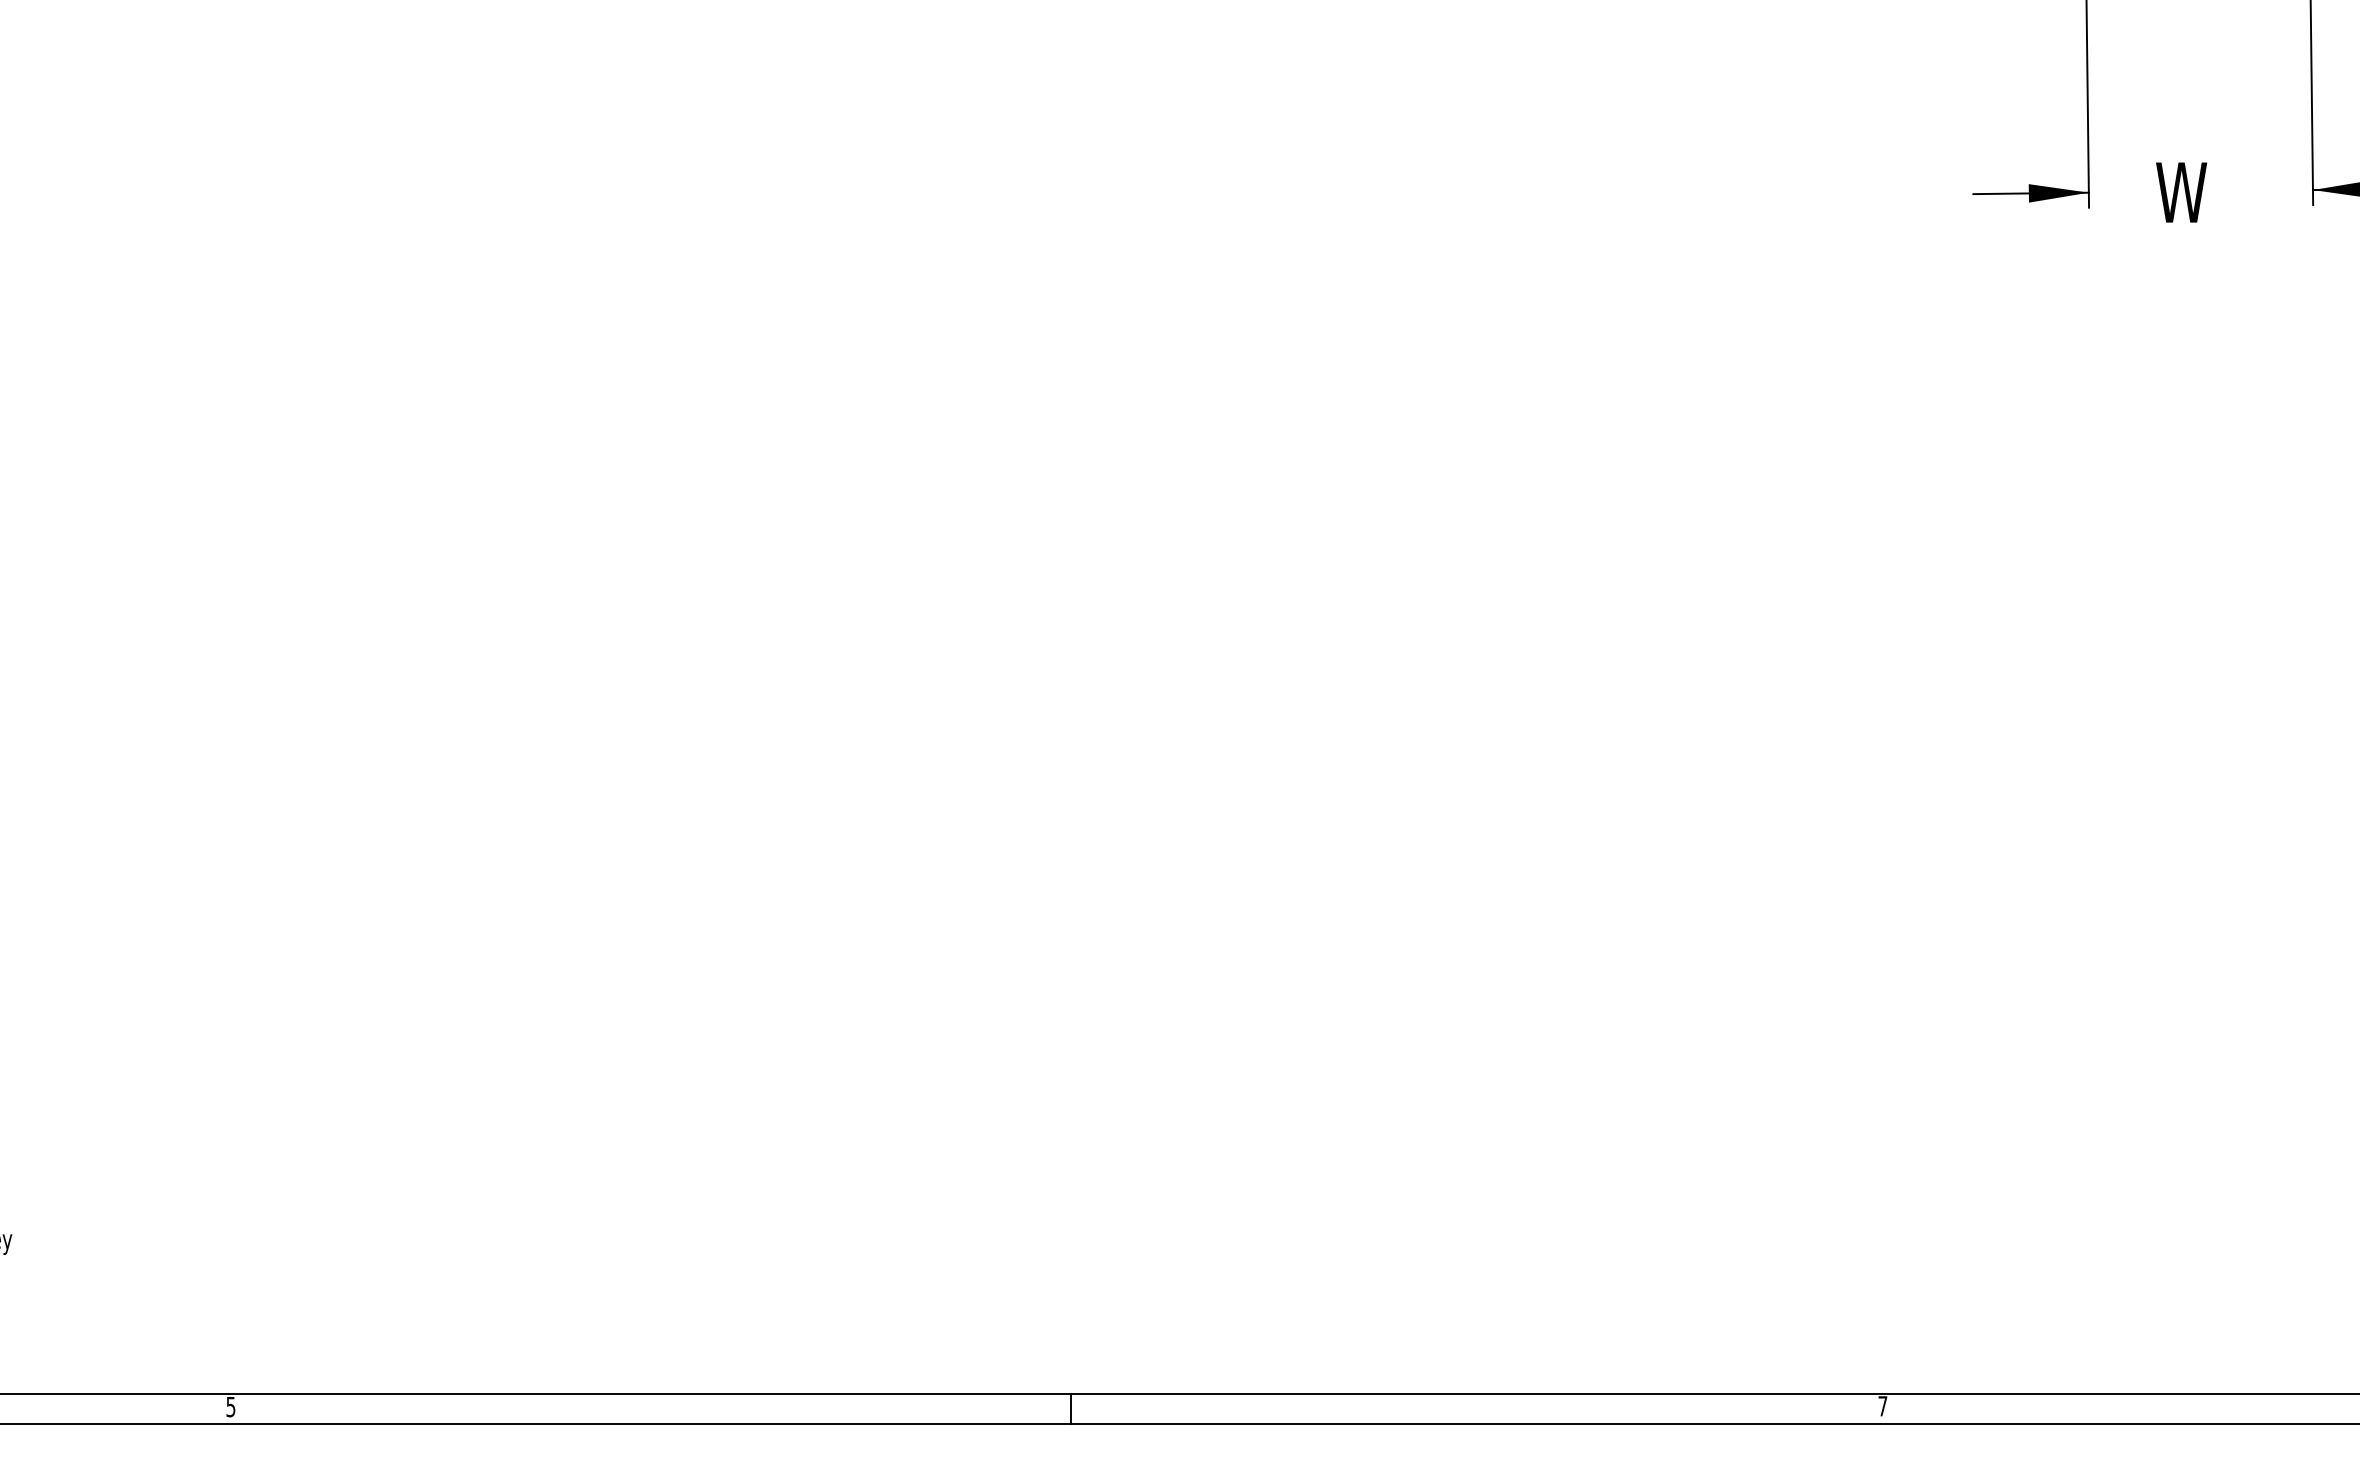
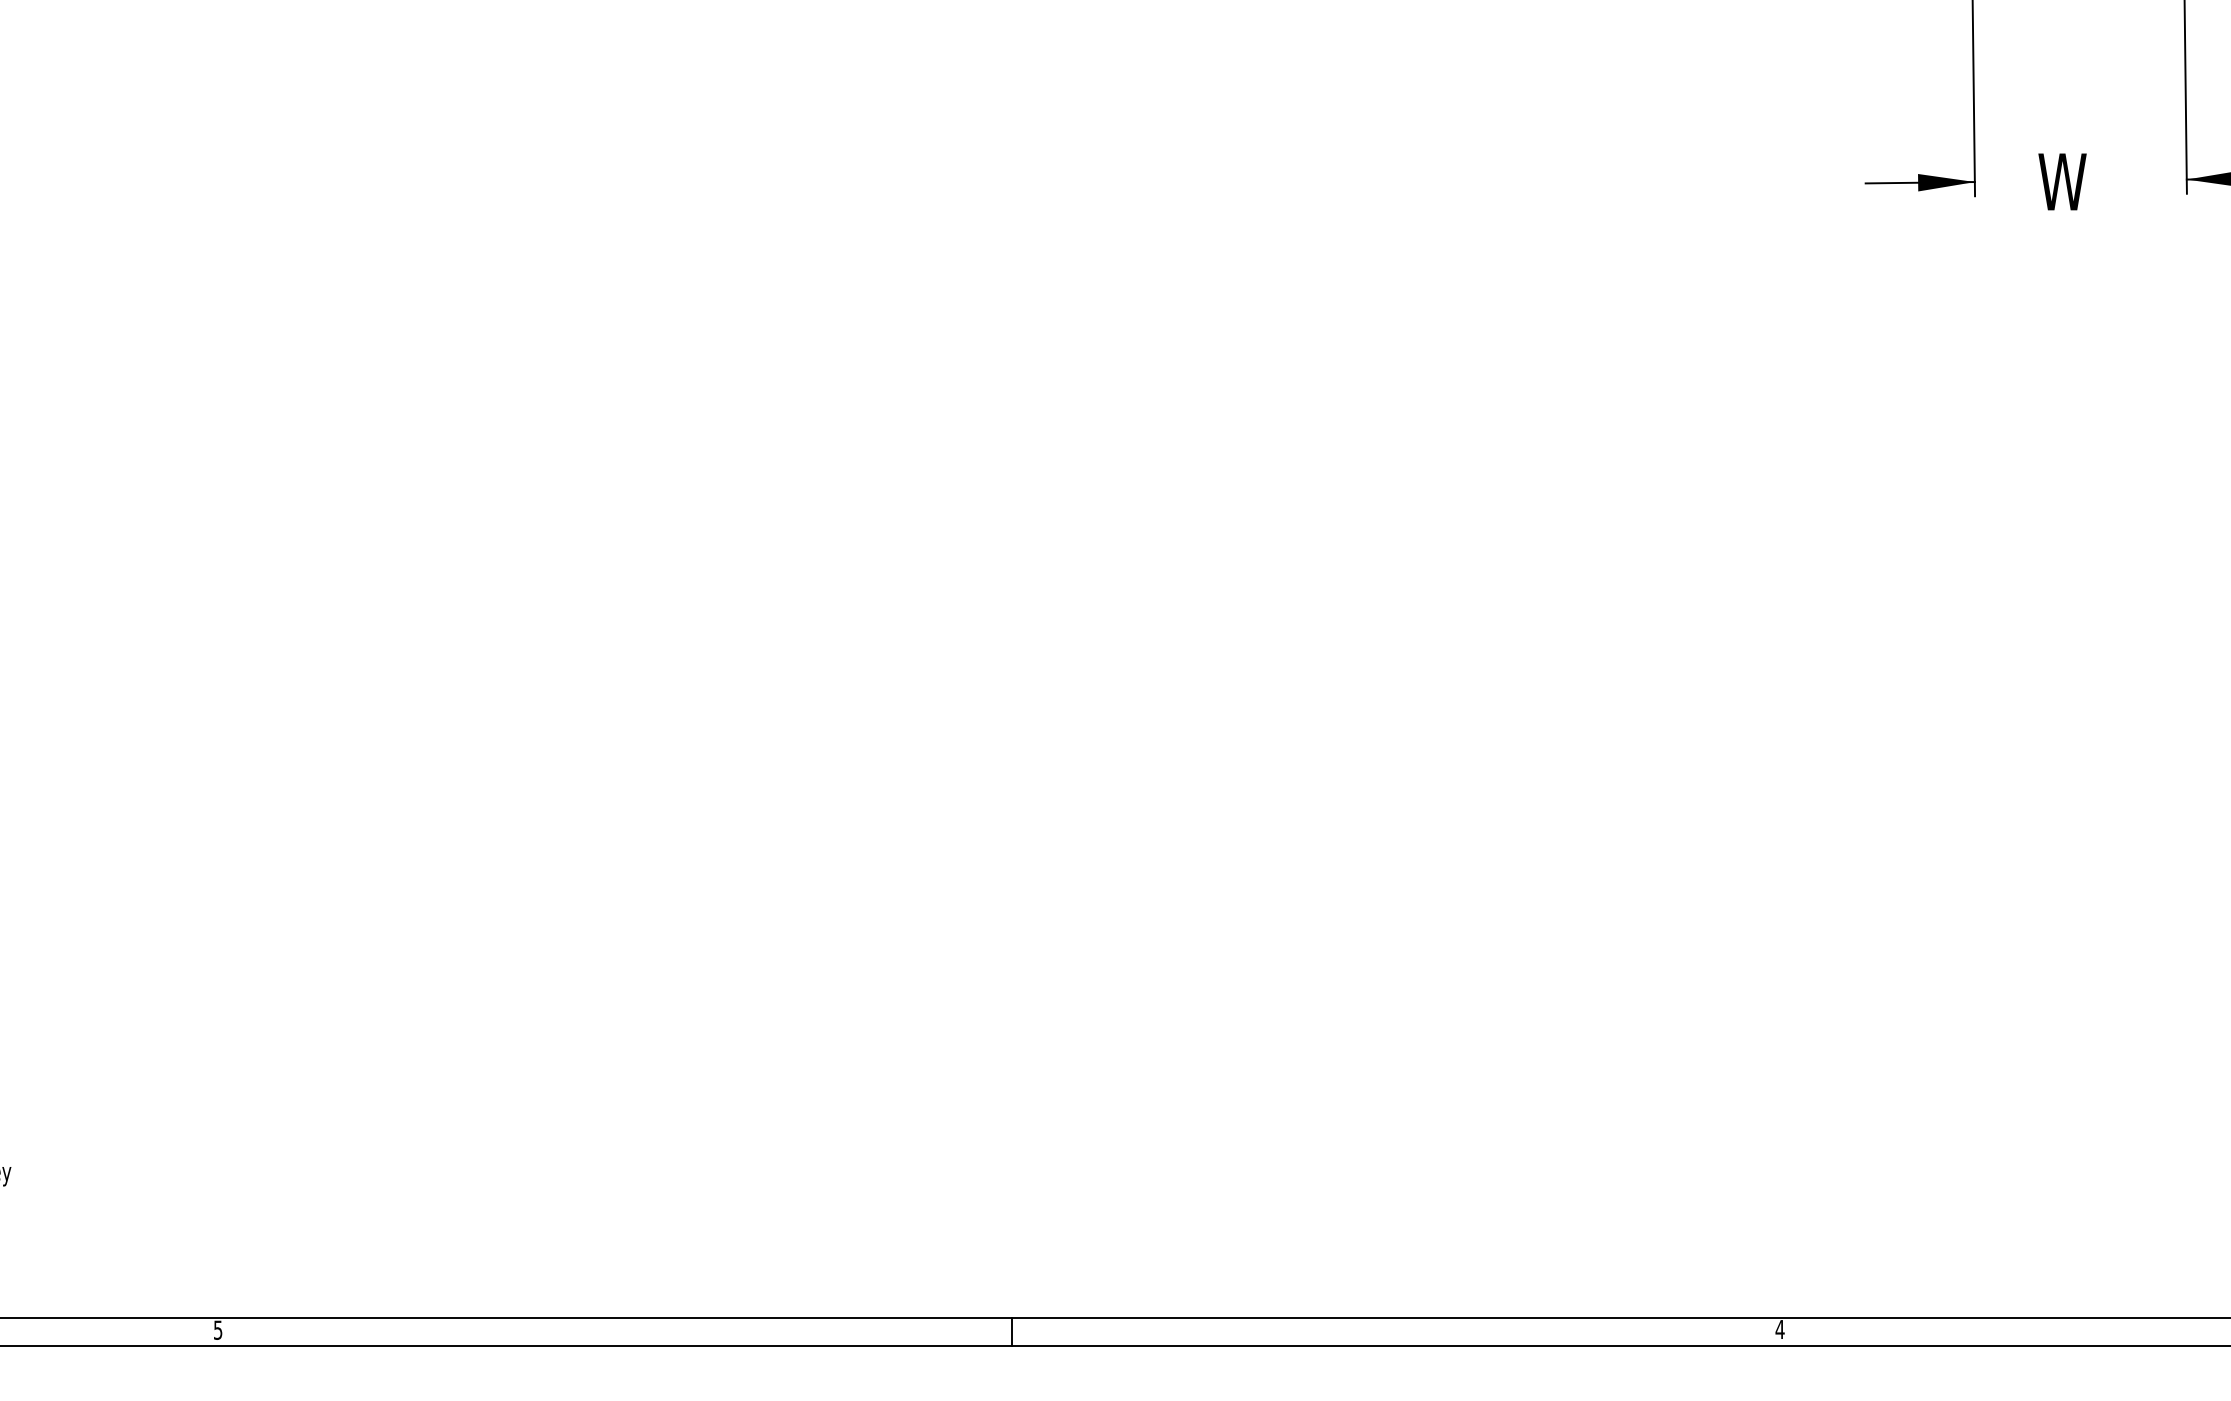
text: (1882, 1406) -> (1779, 1329), 7 -> 4

